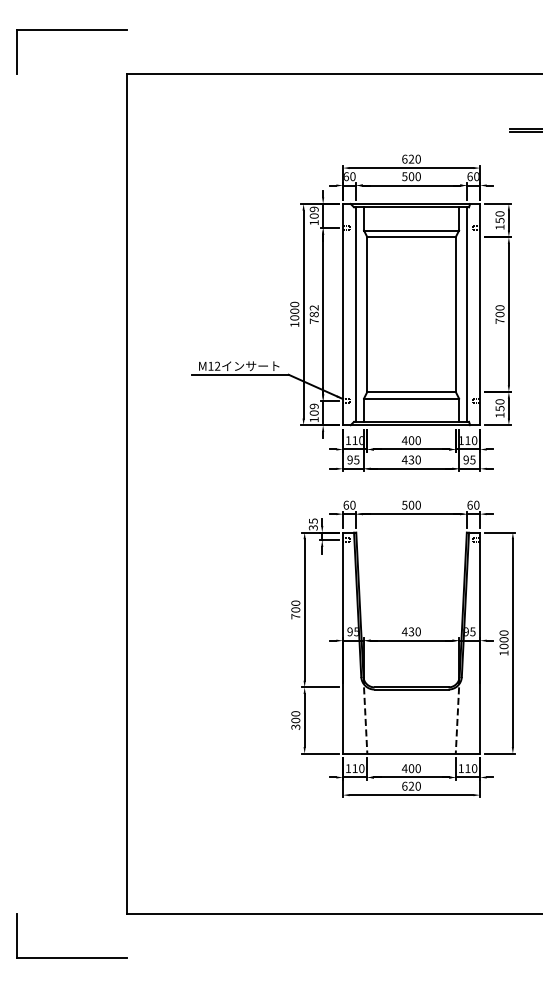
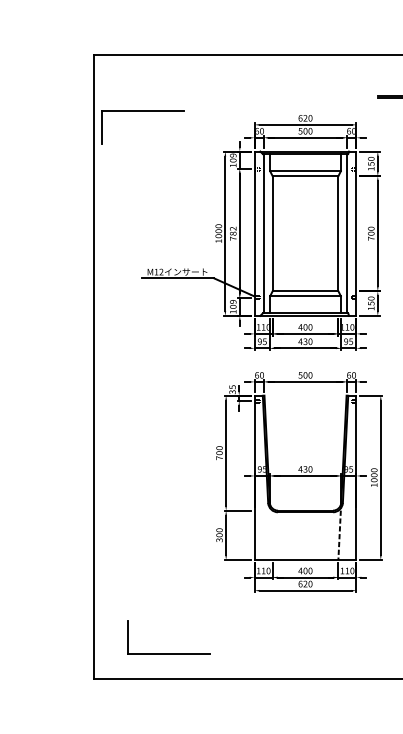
part: (70, 30) -> (142, 111), moved
line: (365, 719) -> (271, 534), removed
part: (70, 957) -> (168, 653), moved

